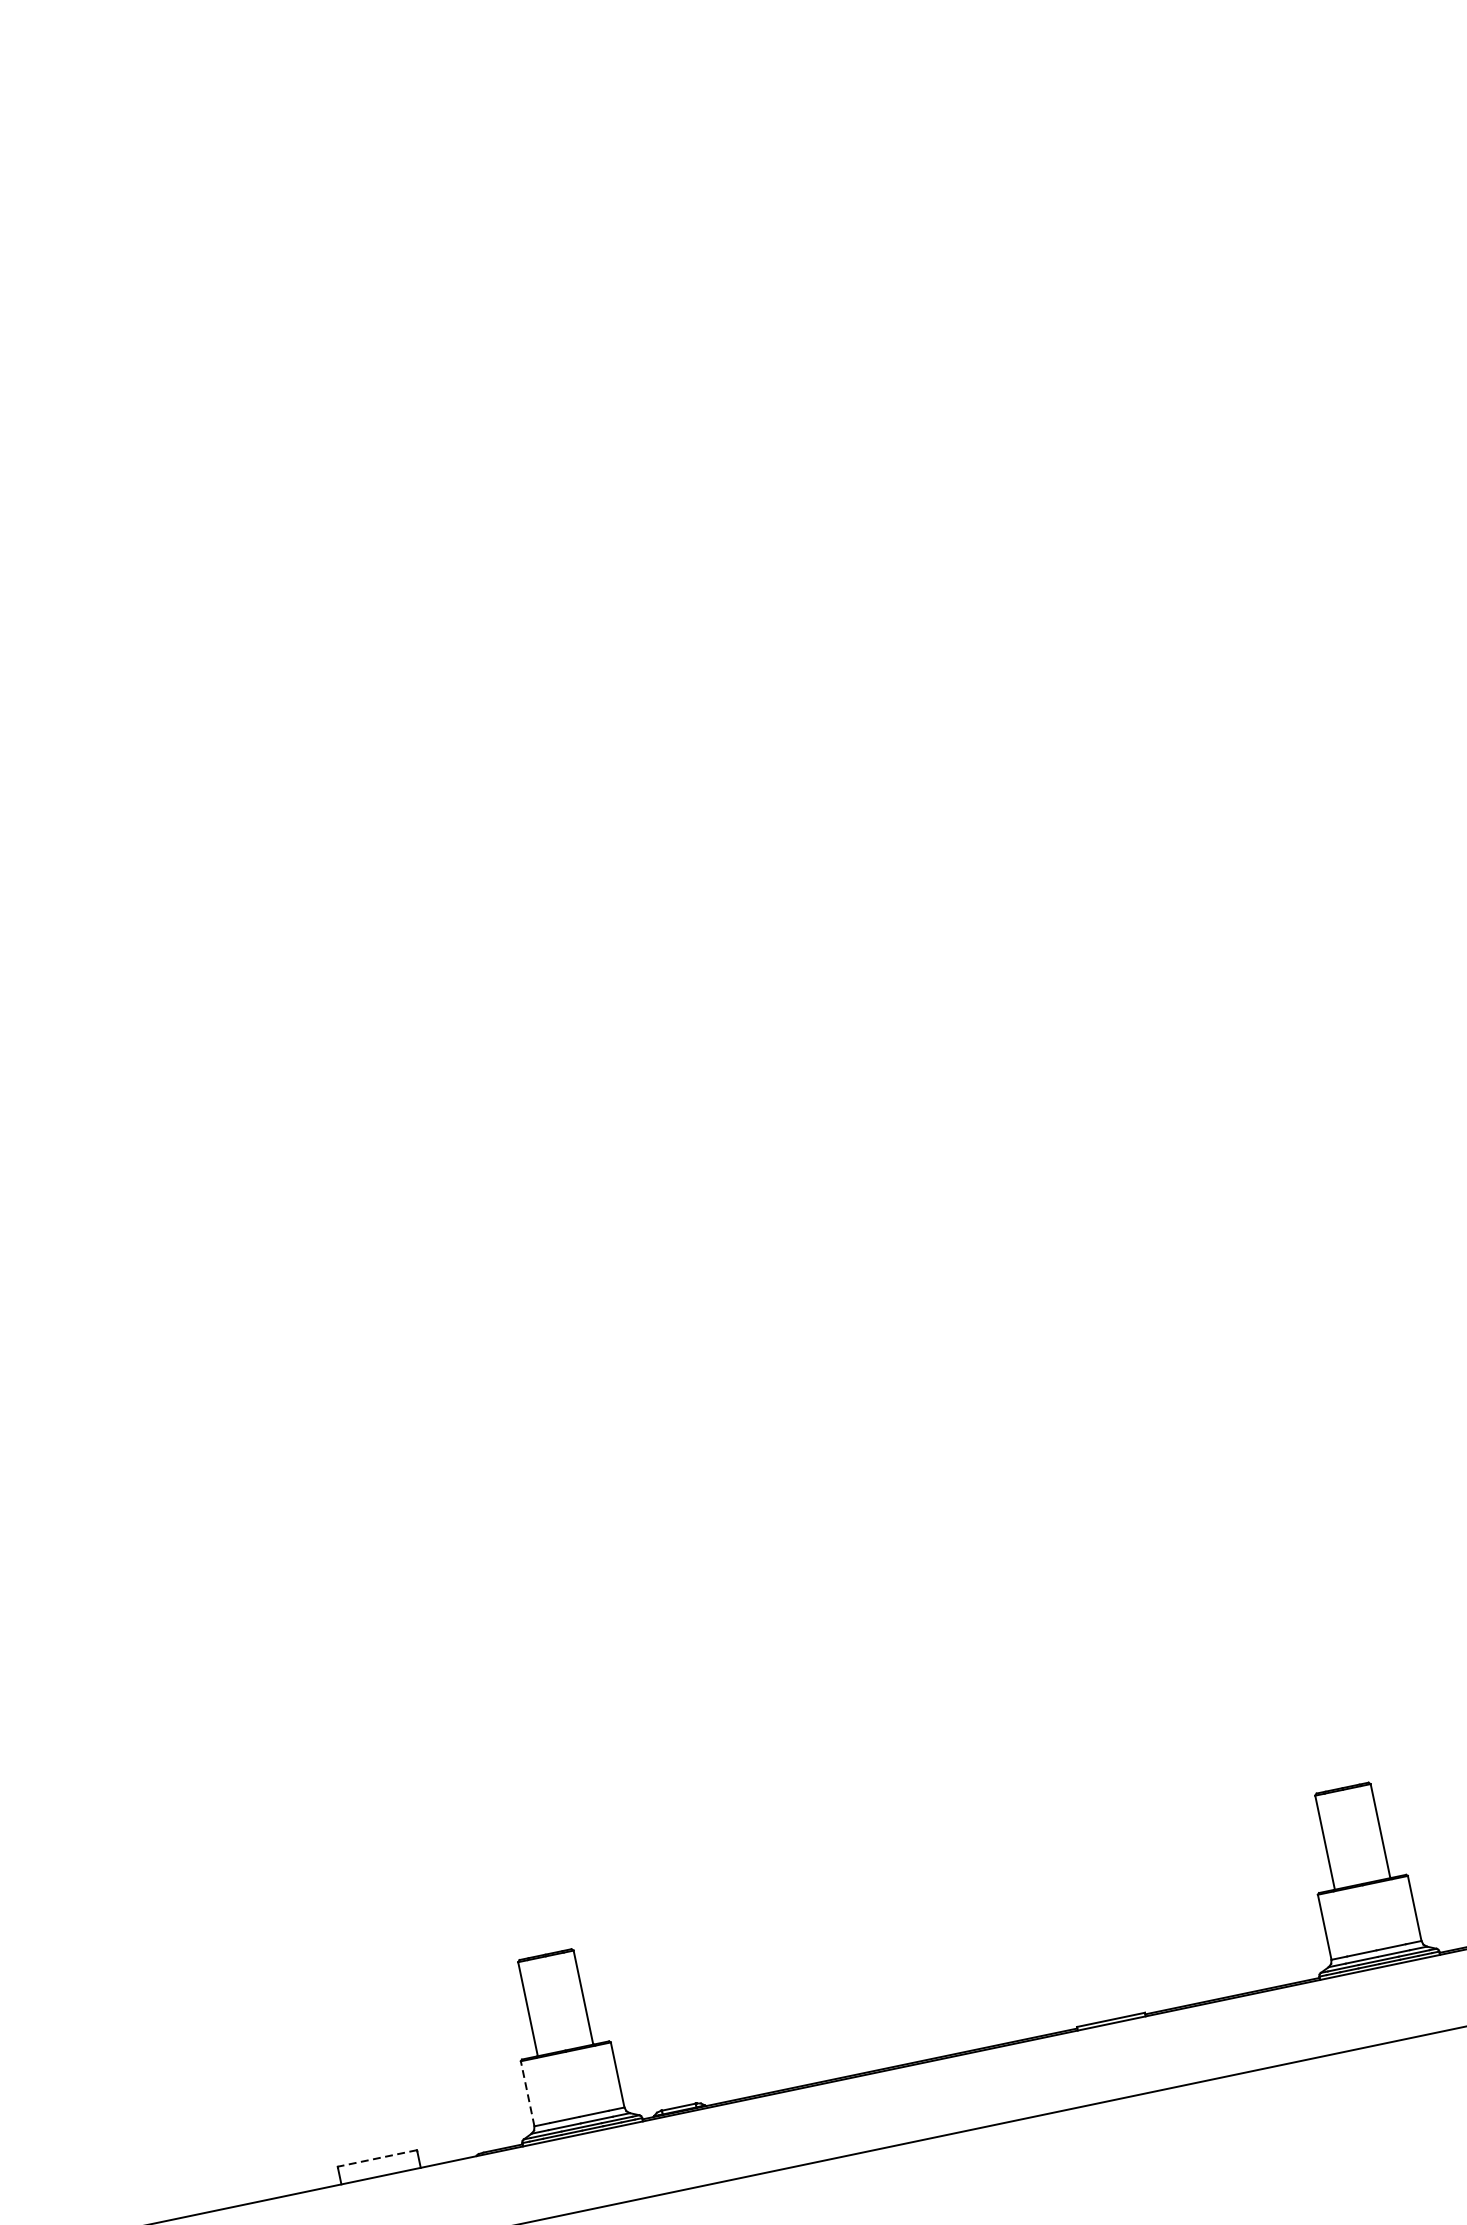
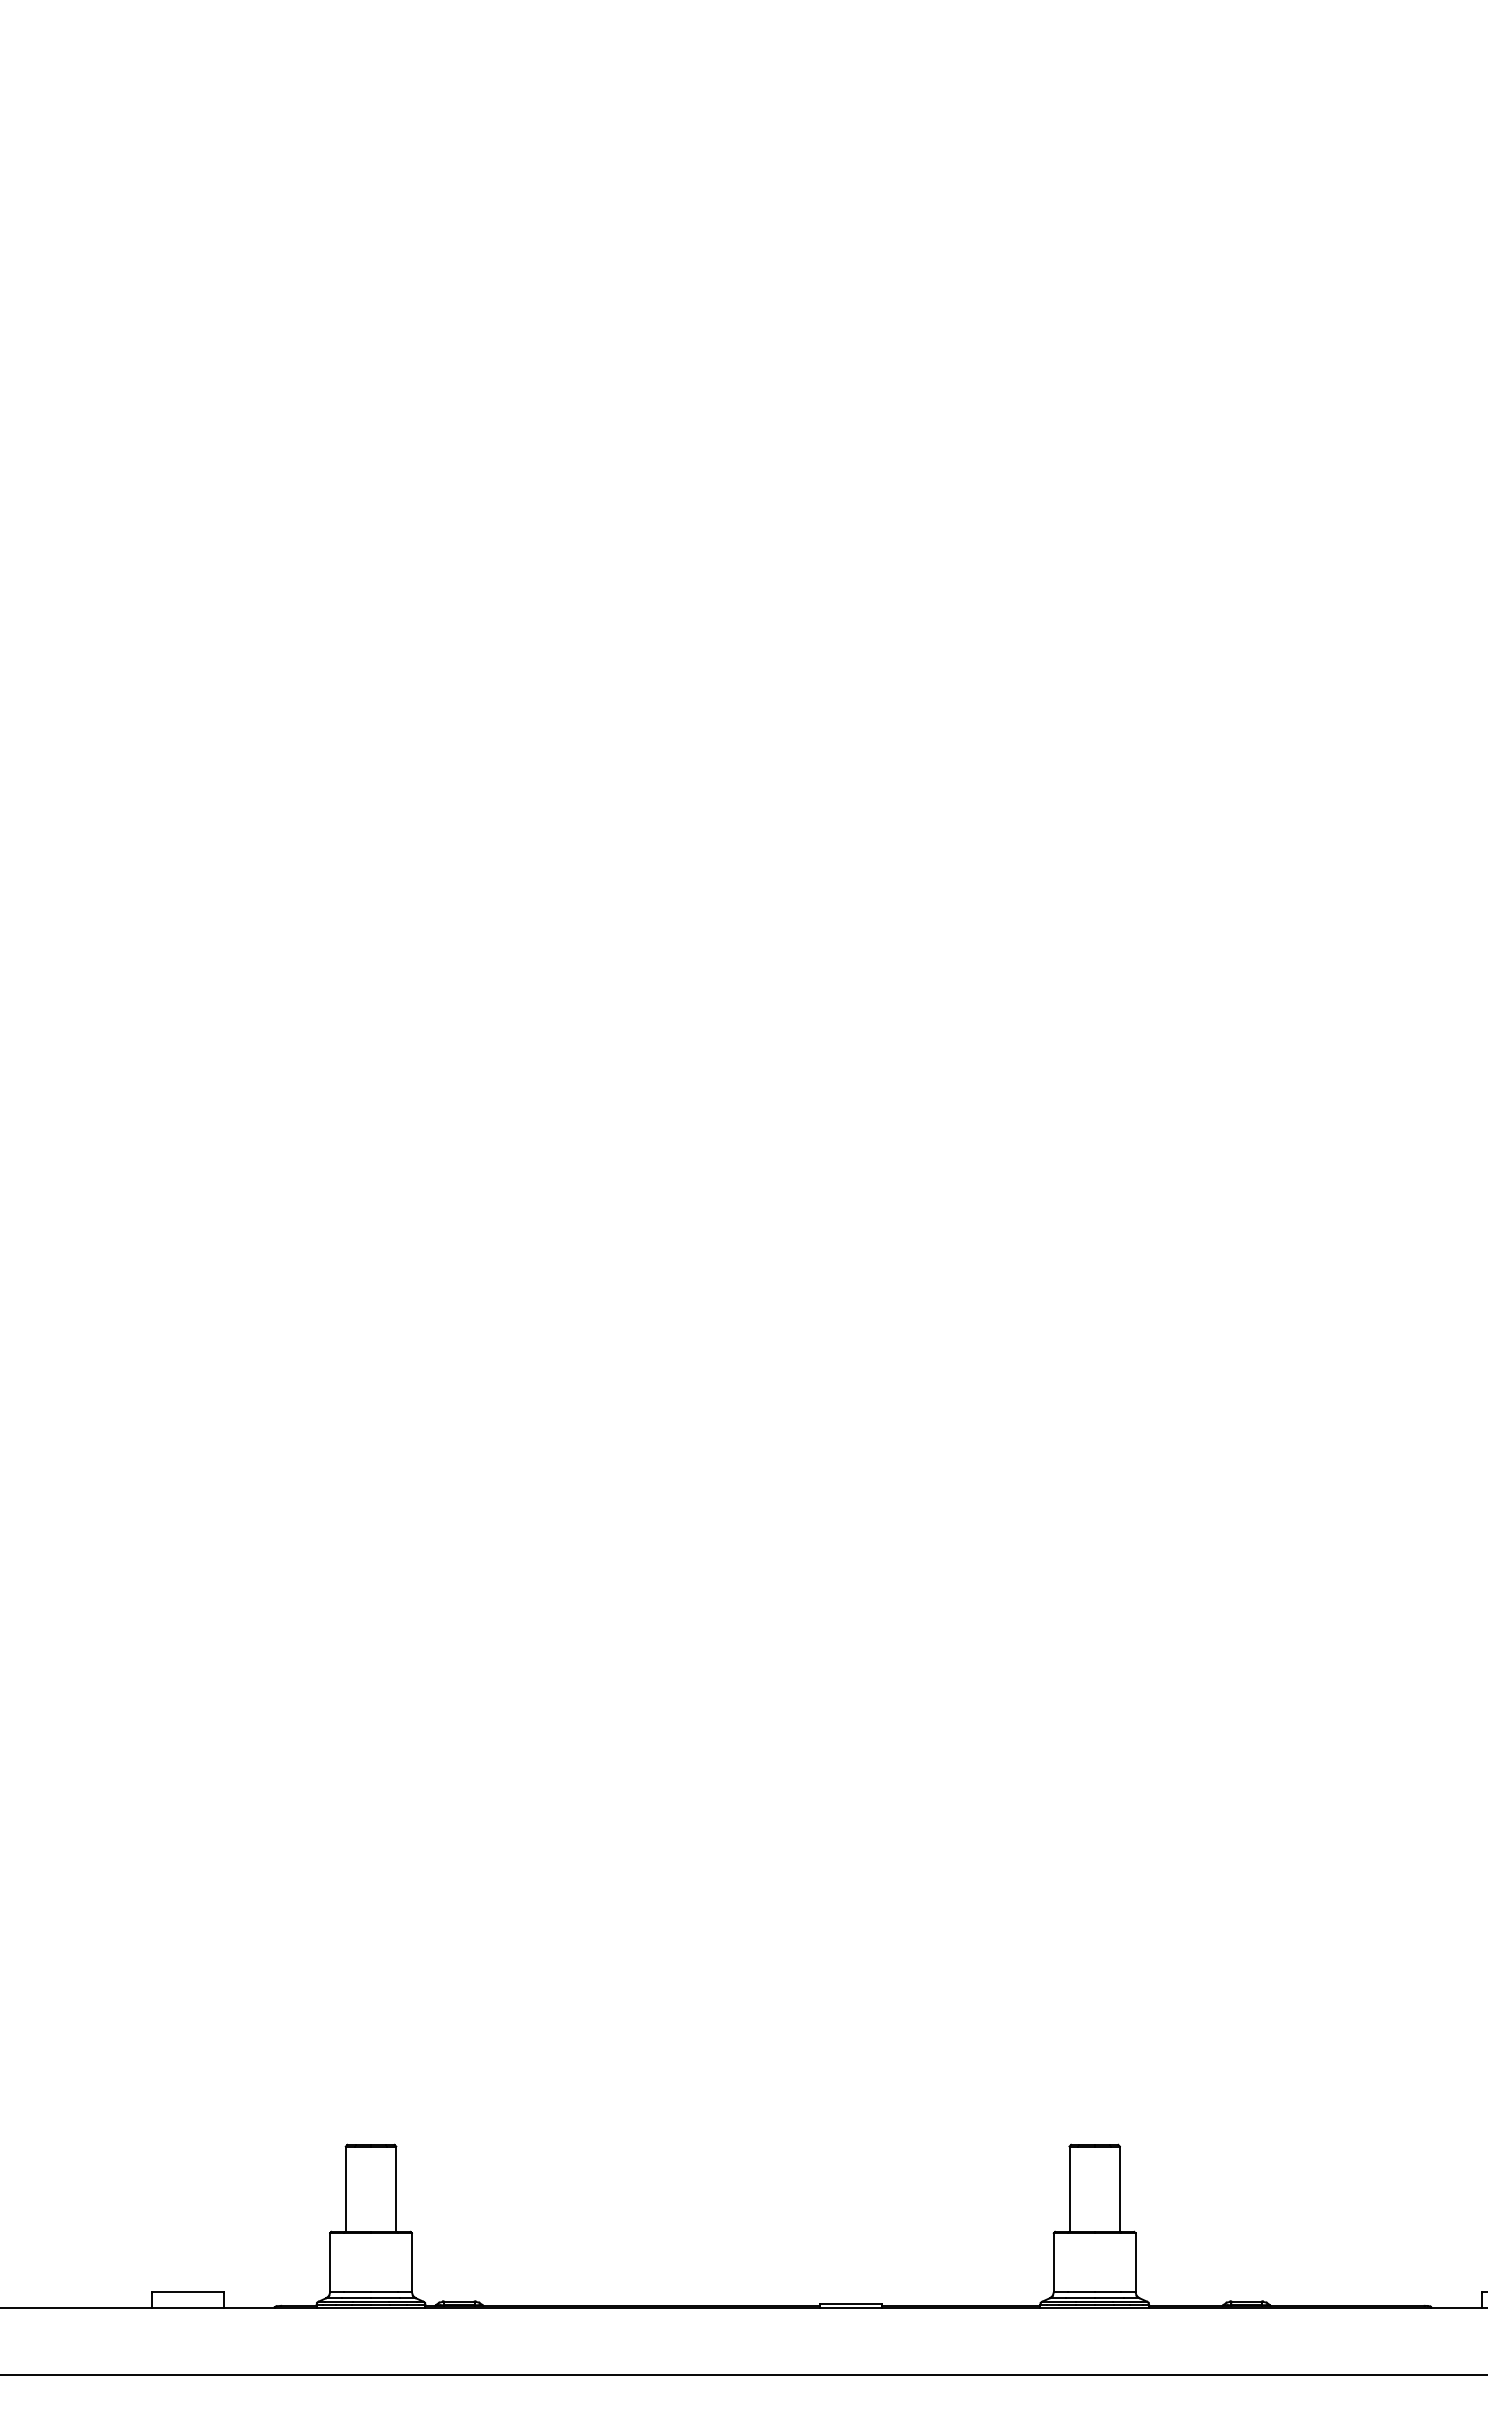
line: (527, 2093) -> (330, 2262), dashed -> solid
line: (377, 2158) -> (187, 2291), dashed -> solid

